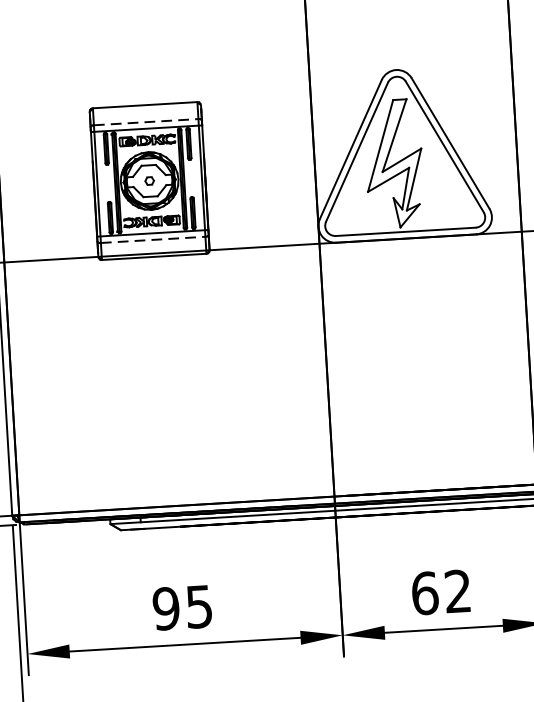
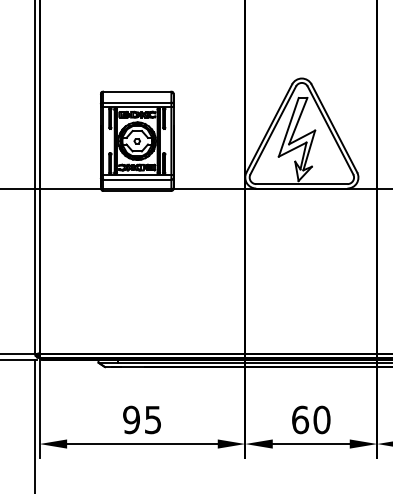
line: (146, 121) -> (137, 102), dashed -> solid
line: (153, 239) -> (137, 179), dashed -> solid
text: (457, 590) -> (321, 419), 62 -> 60

